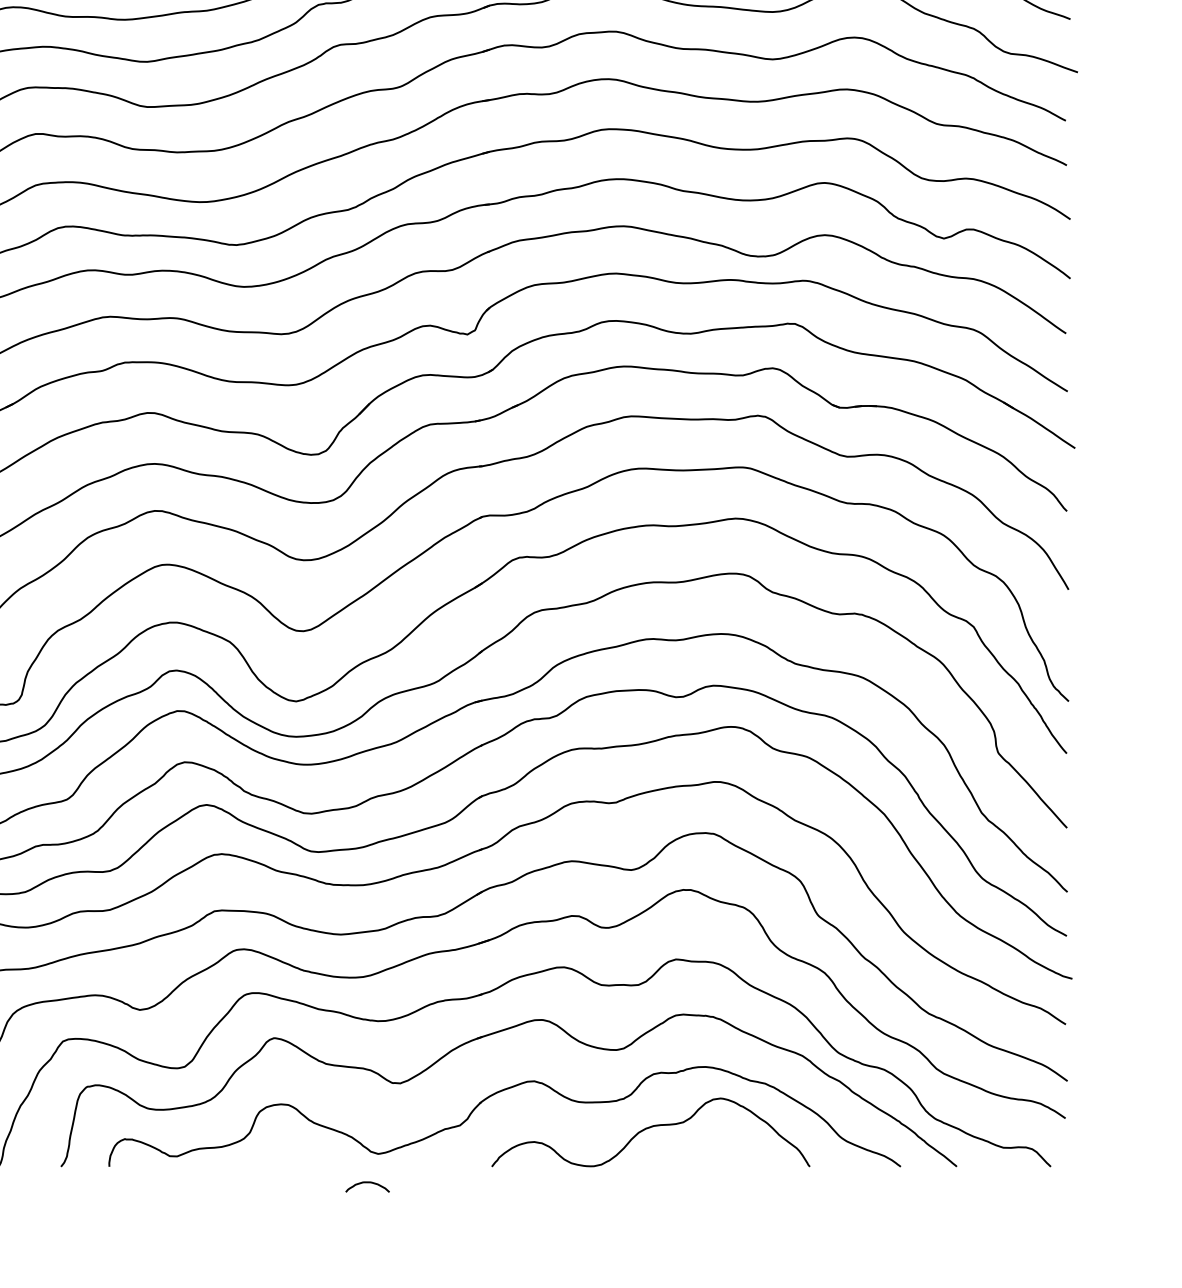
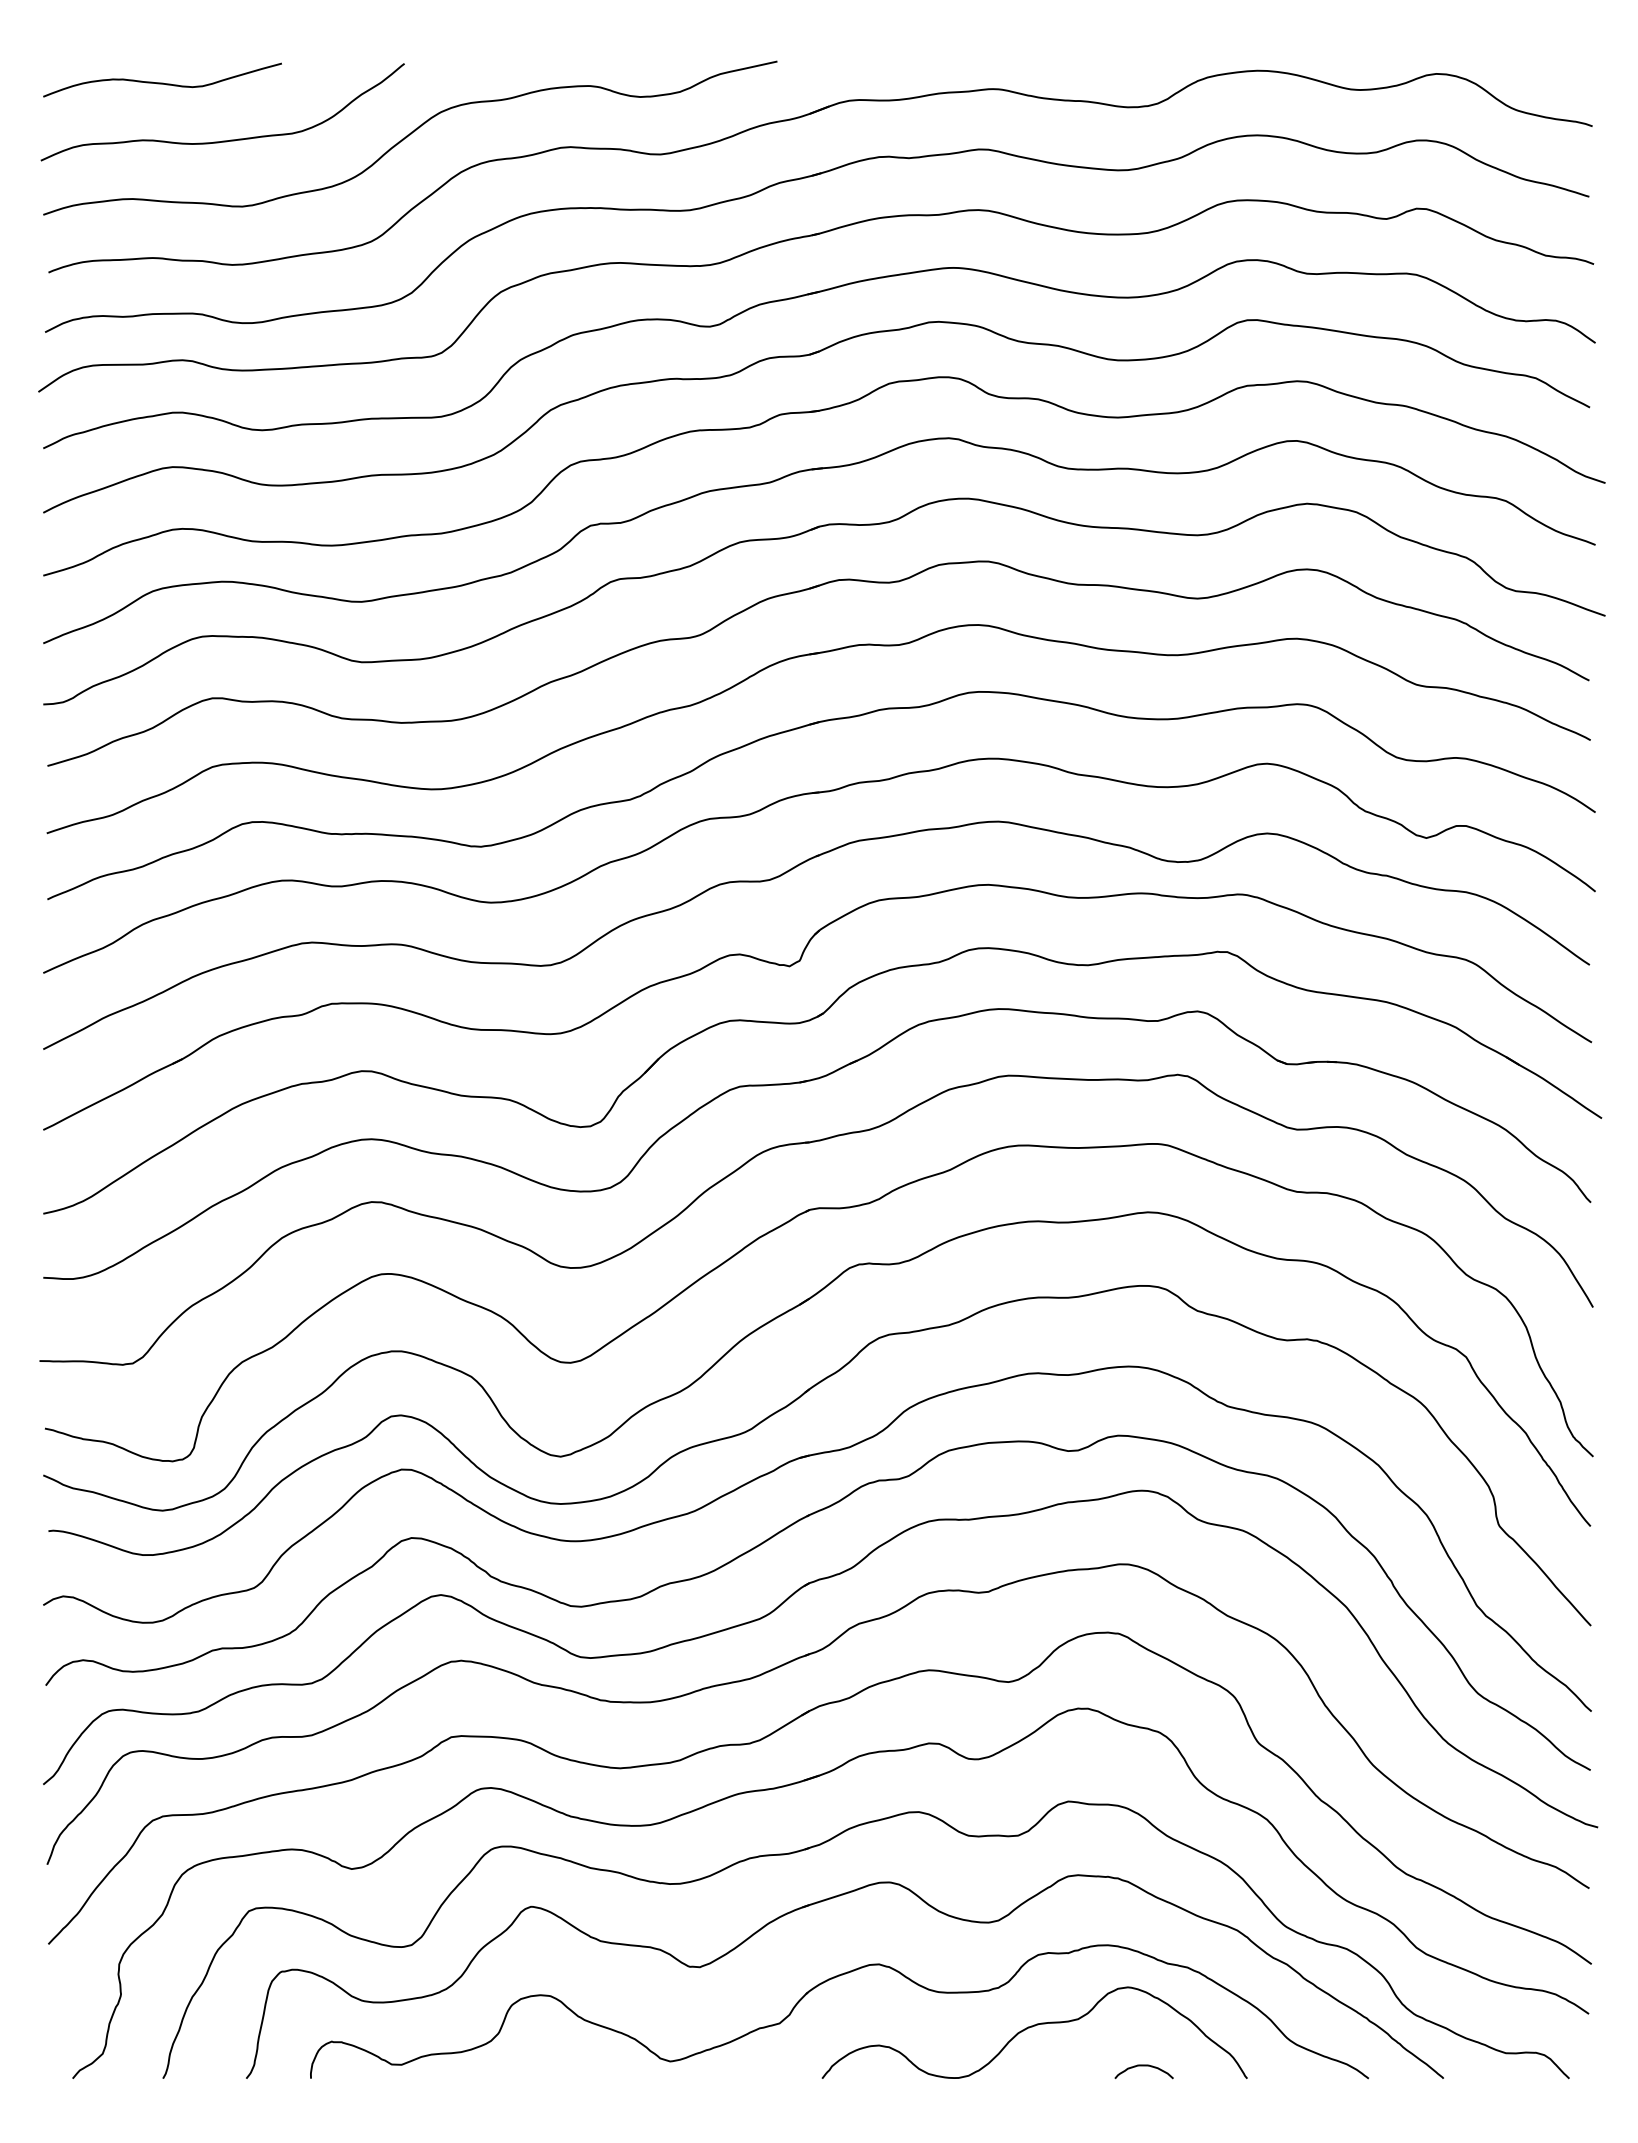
curve: (367, 1183) -> (1143, 2066), moved

